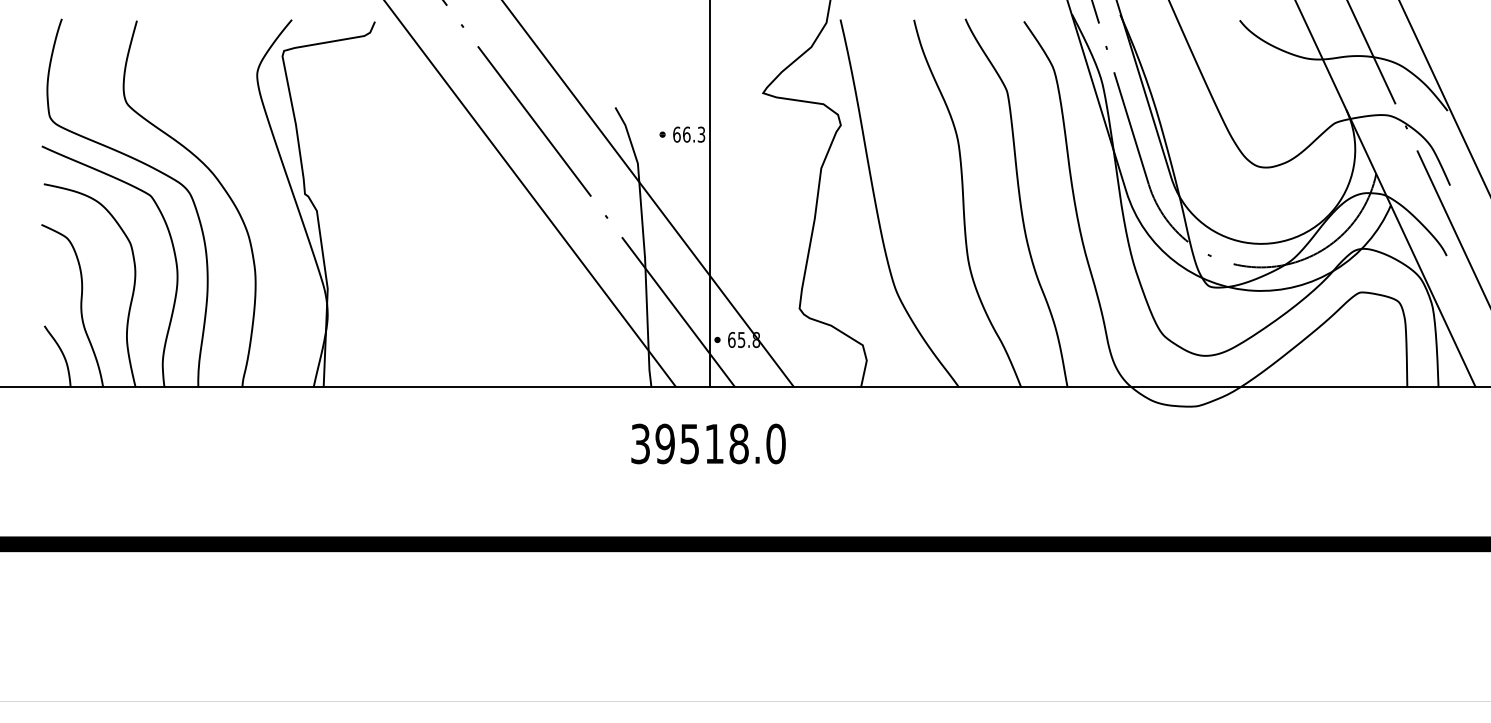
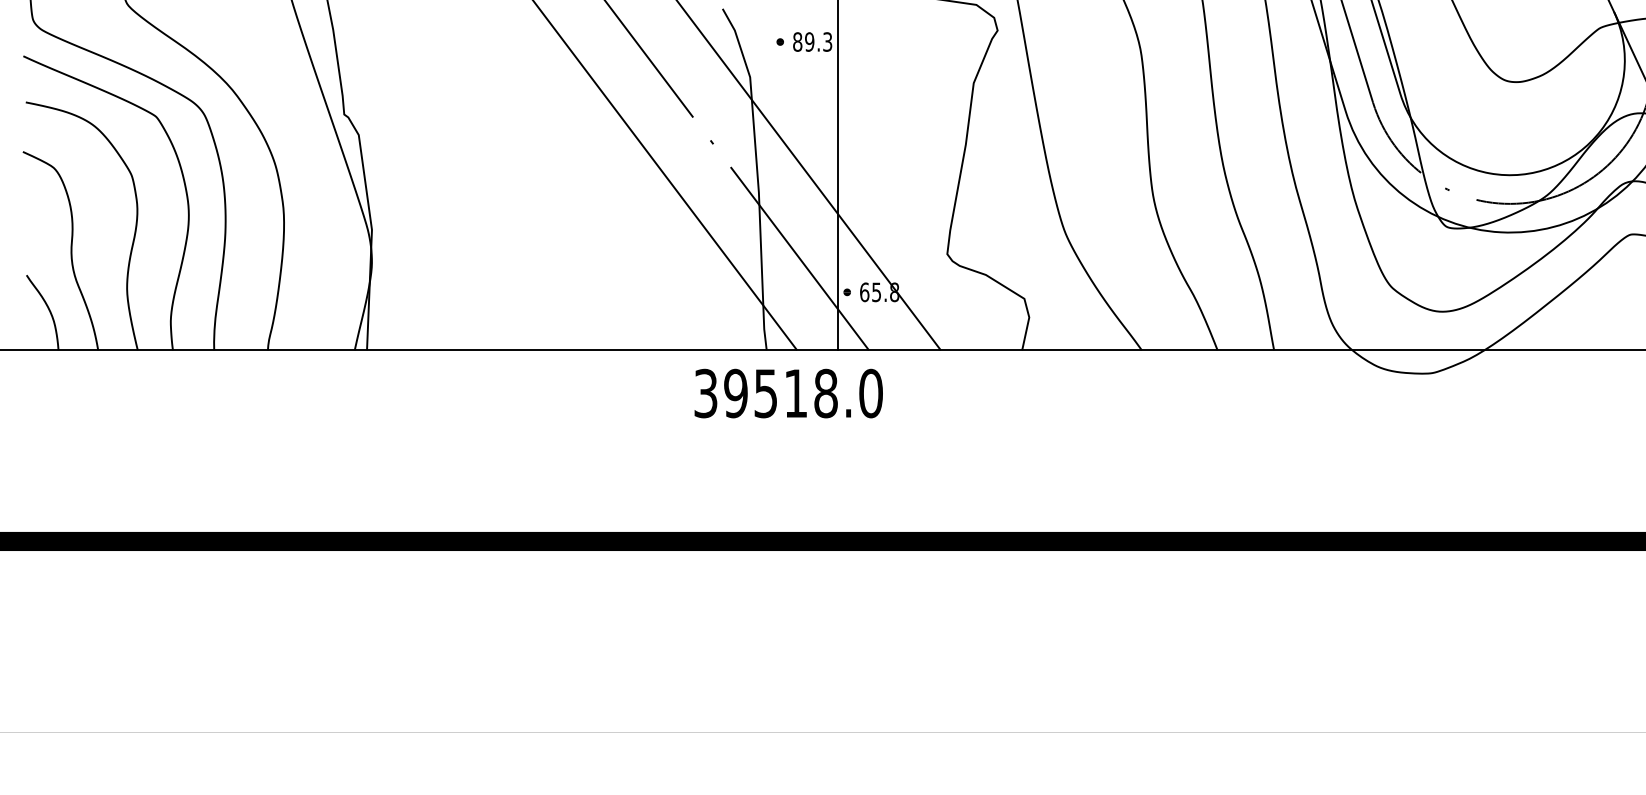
text: (681, 134) -> (803, 41), 66.3 -> 89.3
text: (708, 443) -> (788, 392), moved

